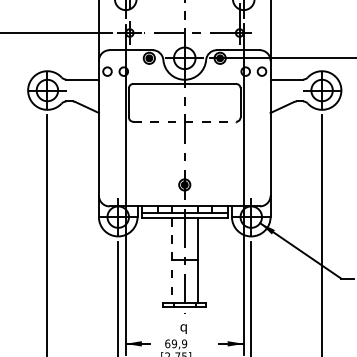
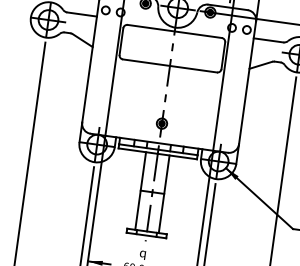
line: (185, 121) -> (170, 65), dashed -> solid
line: (171, 260) -> (140, 190), dashed -> solid

